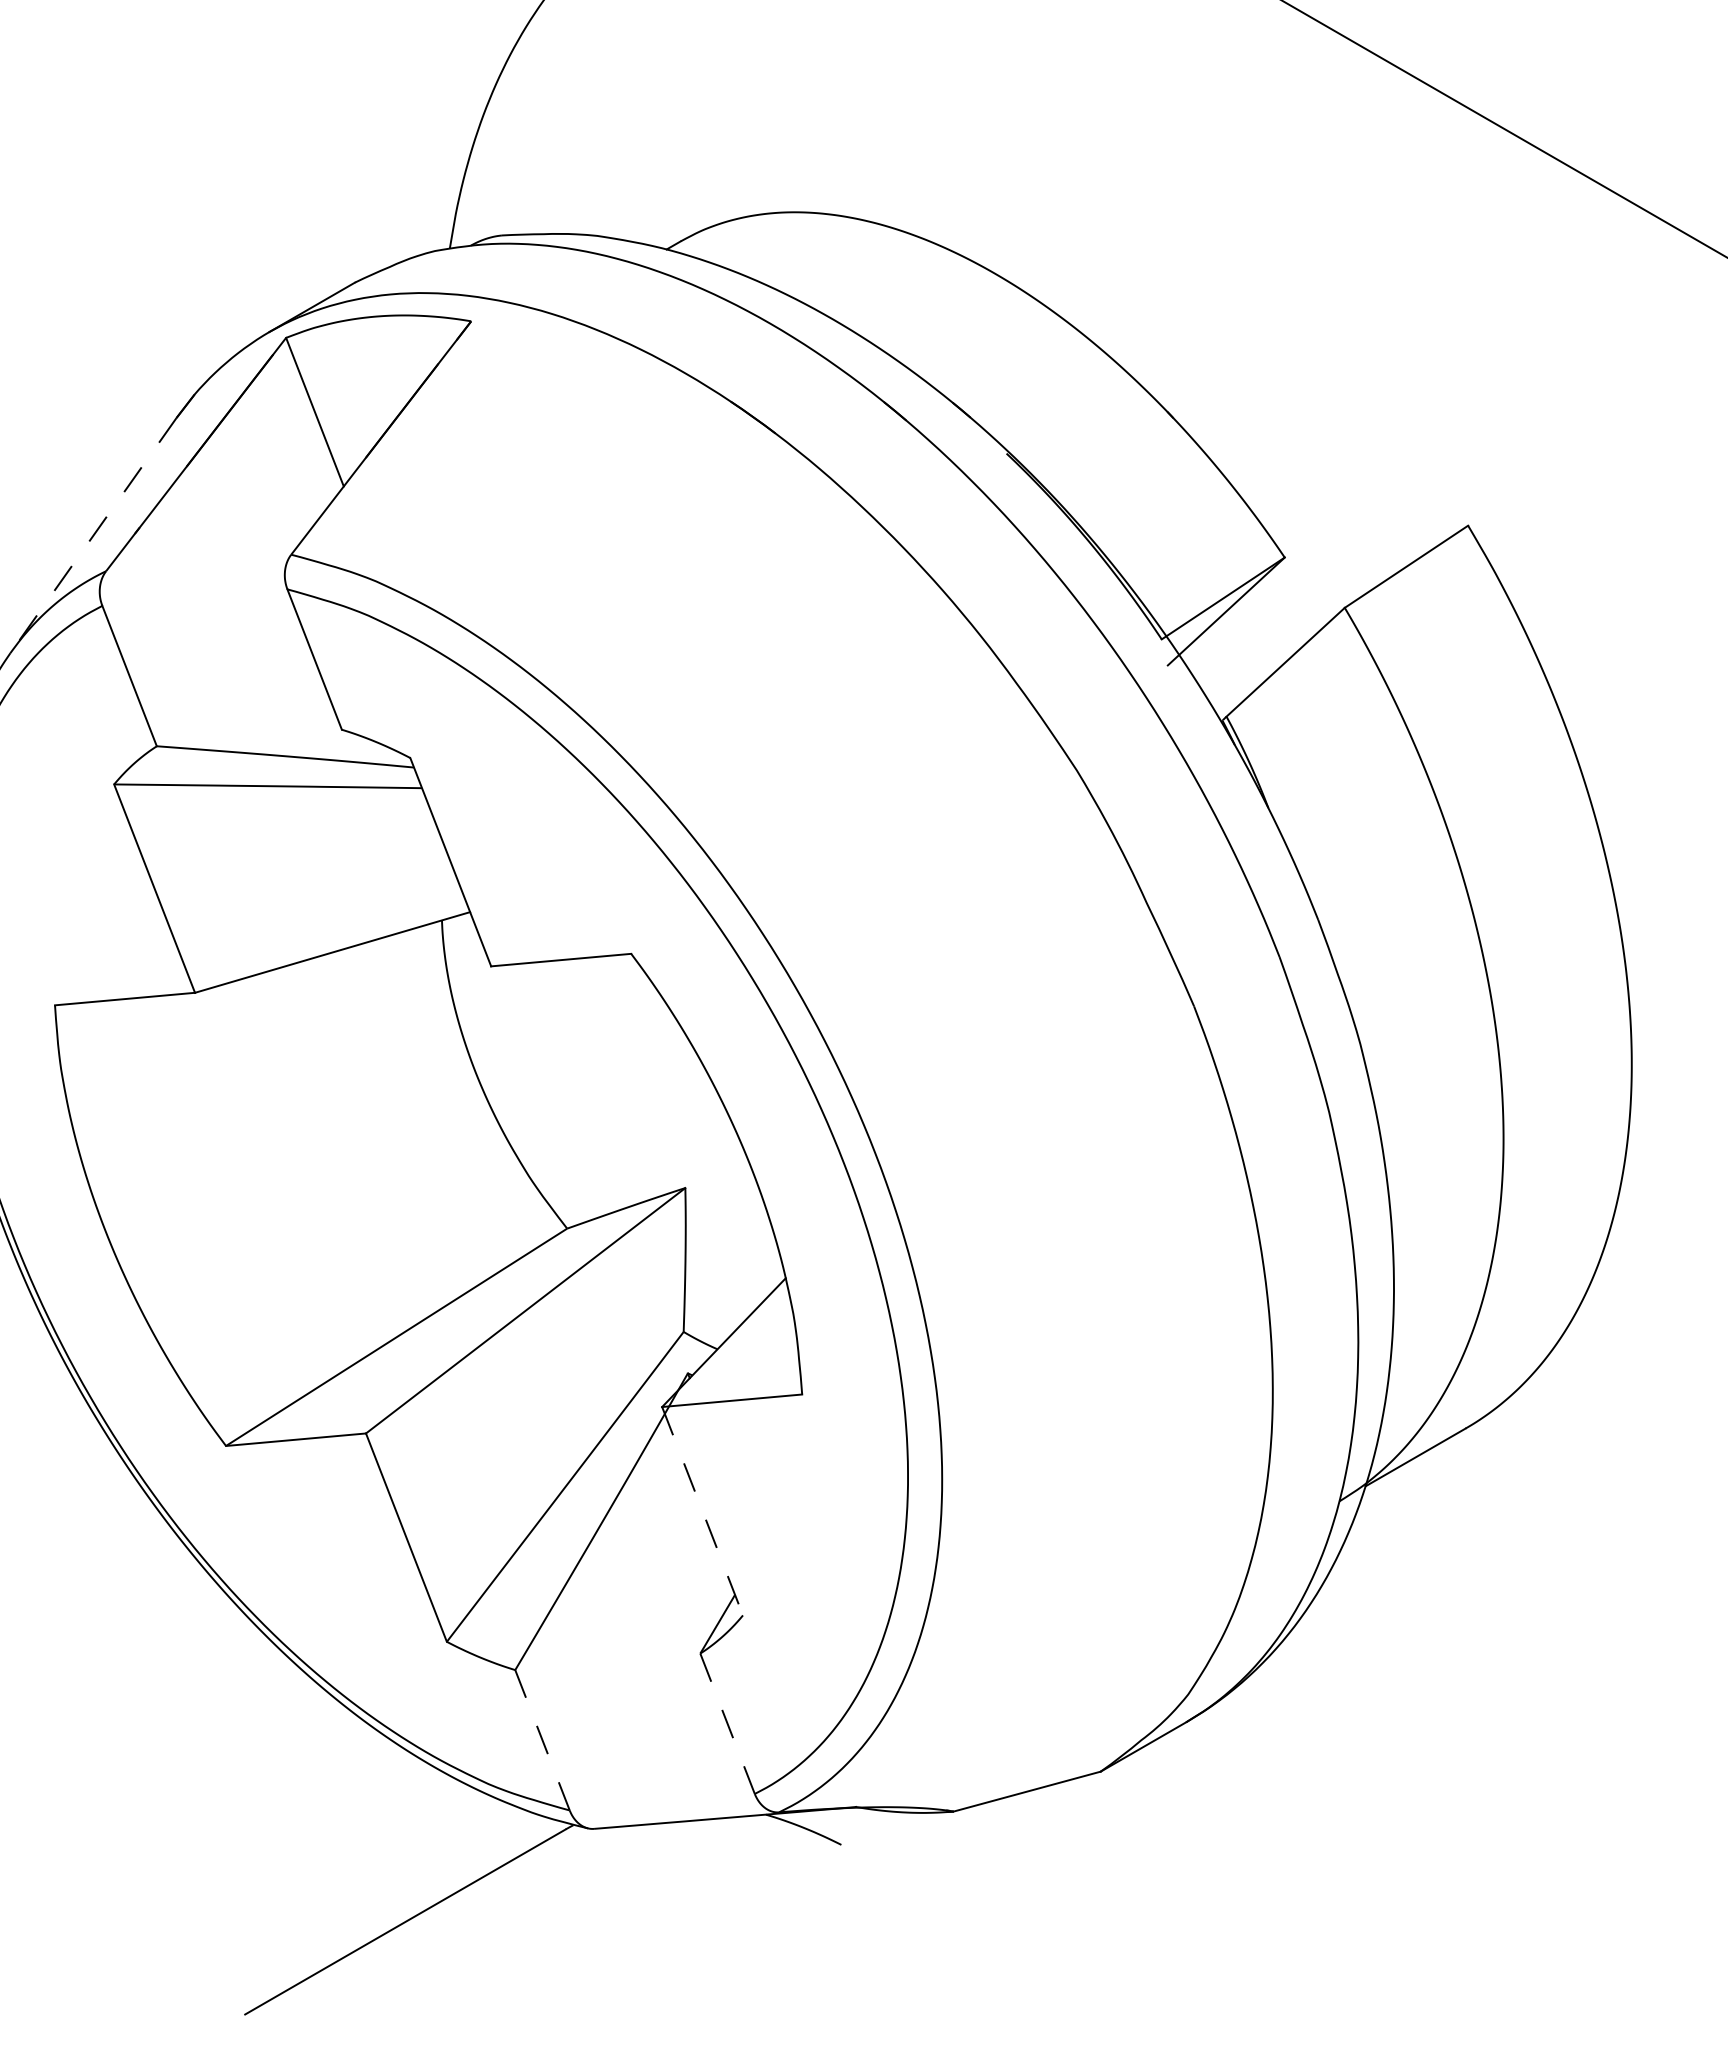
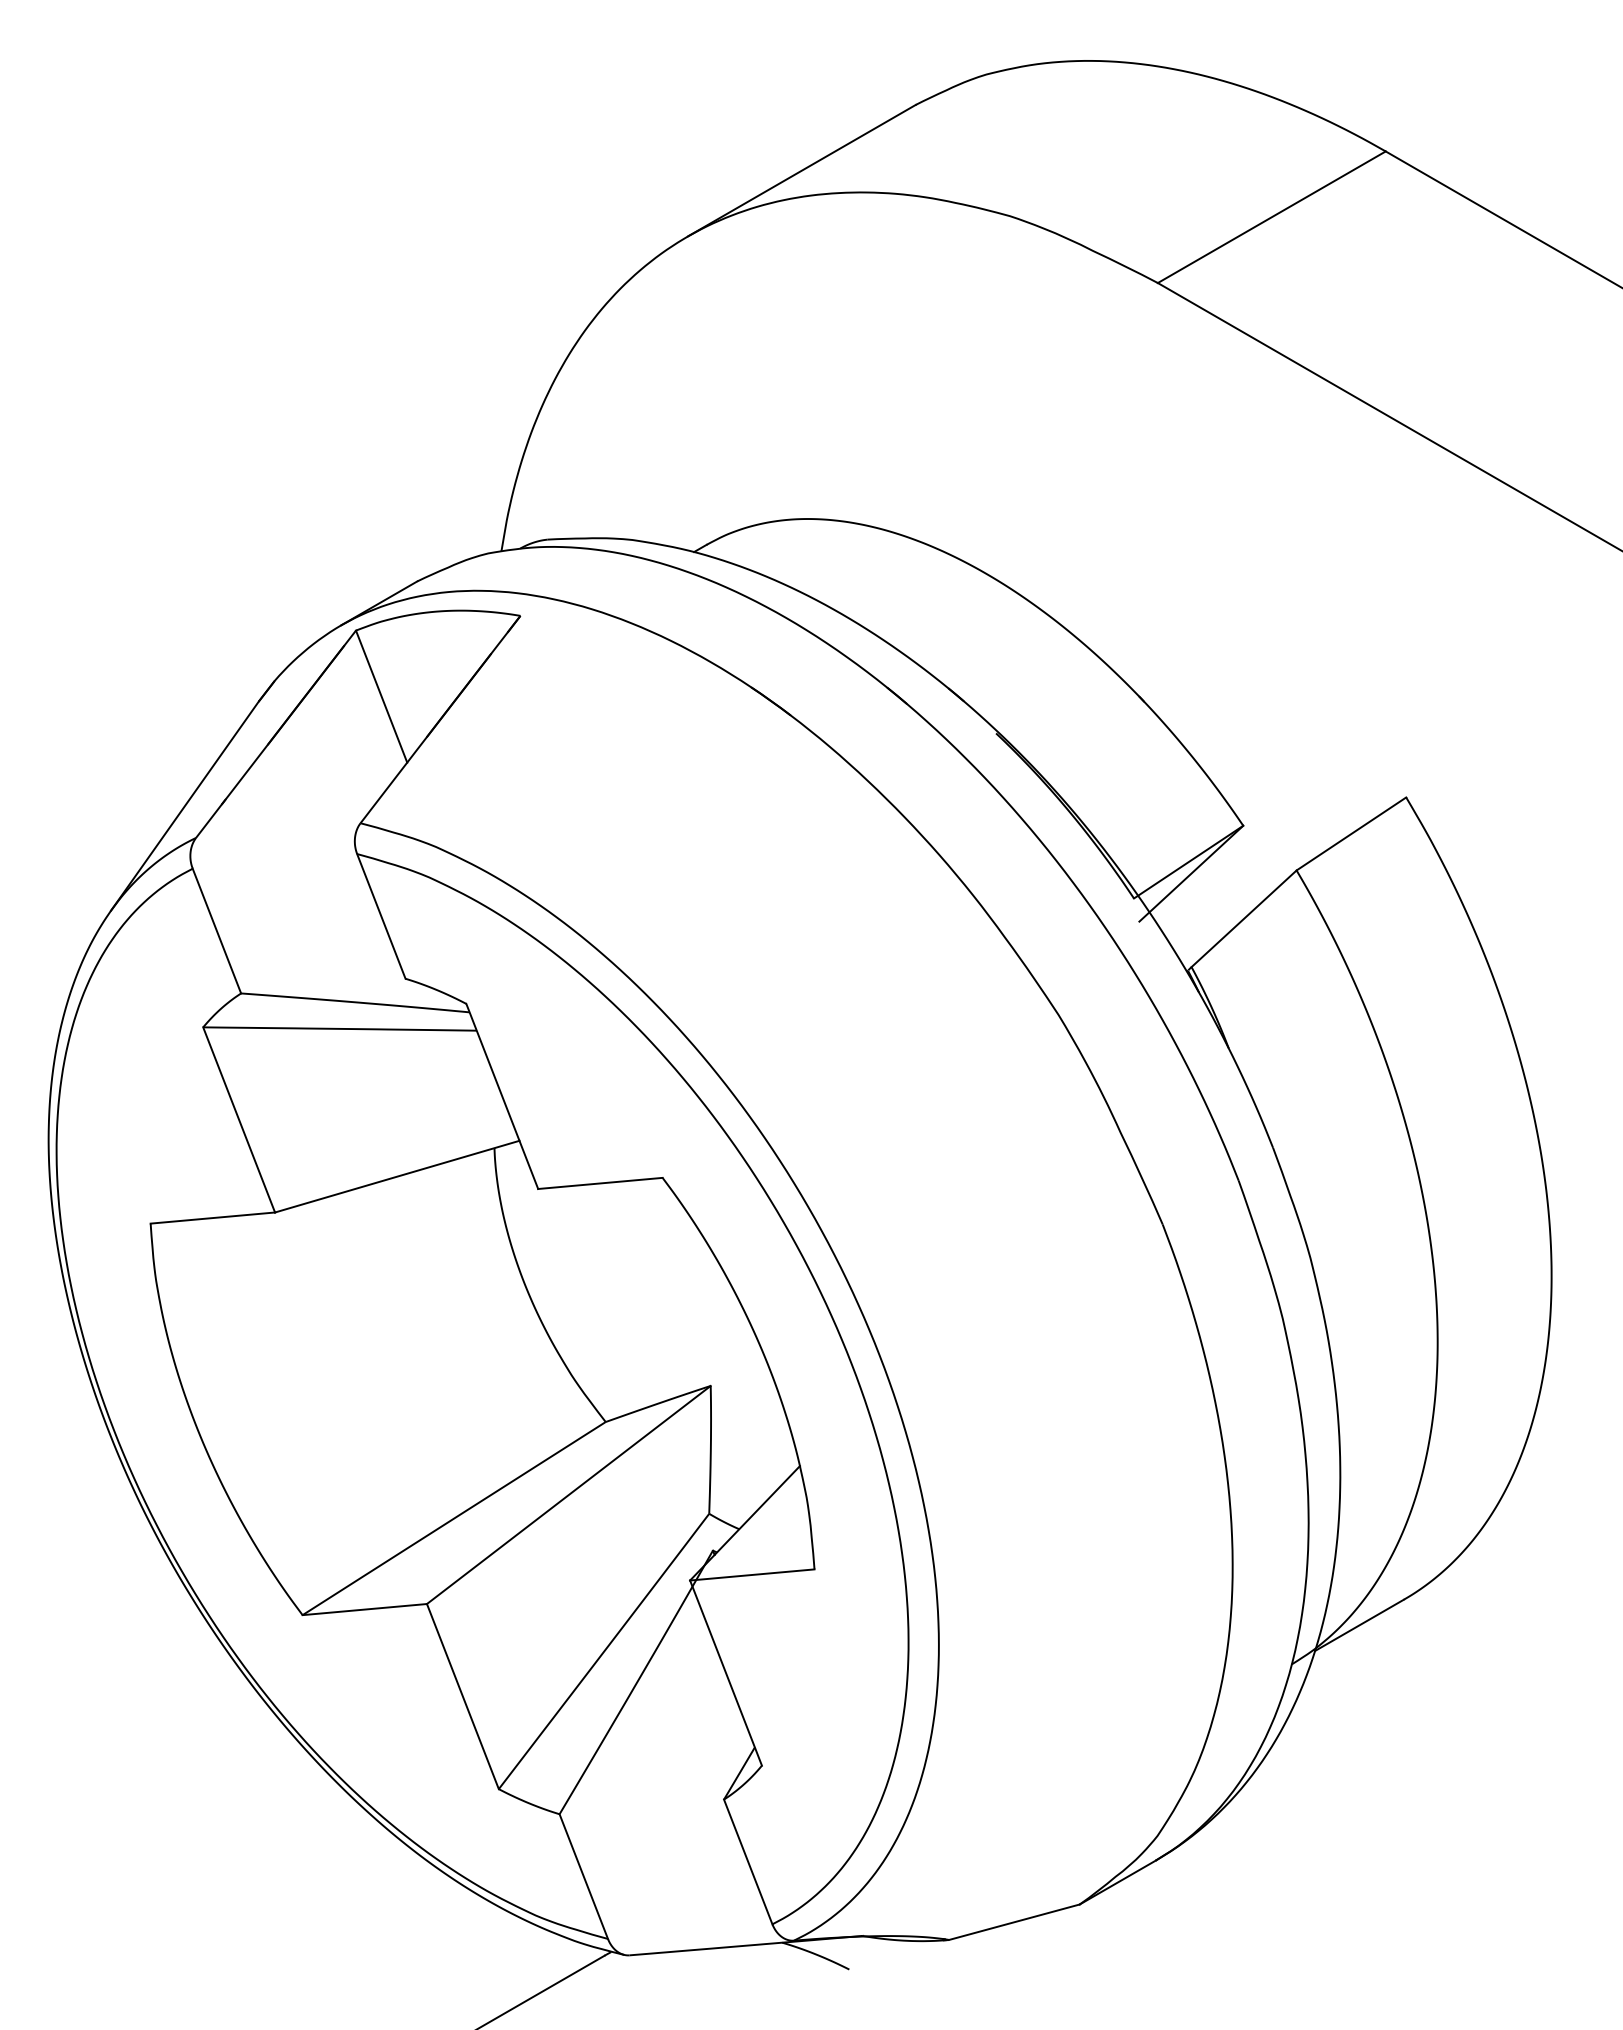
line: (93, 535) -> (184, 806), dashed -> solid
line: (703, 1511) -> (726, 1673), dashed -> solid
line: (727, 1723) -> (748, 1861), dashed -> solid
line: (542, 1740) -> (583, 1876), dashed -> solid

